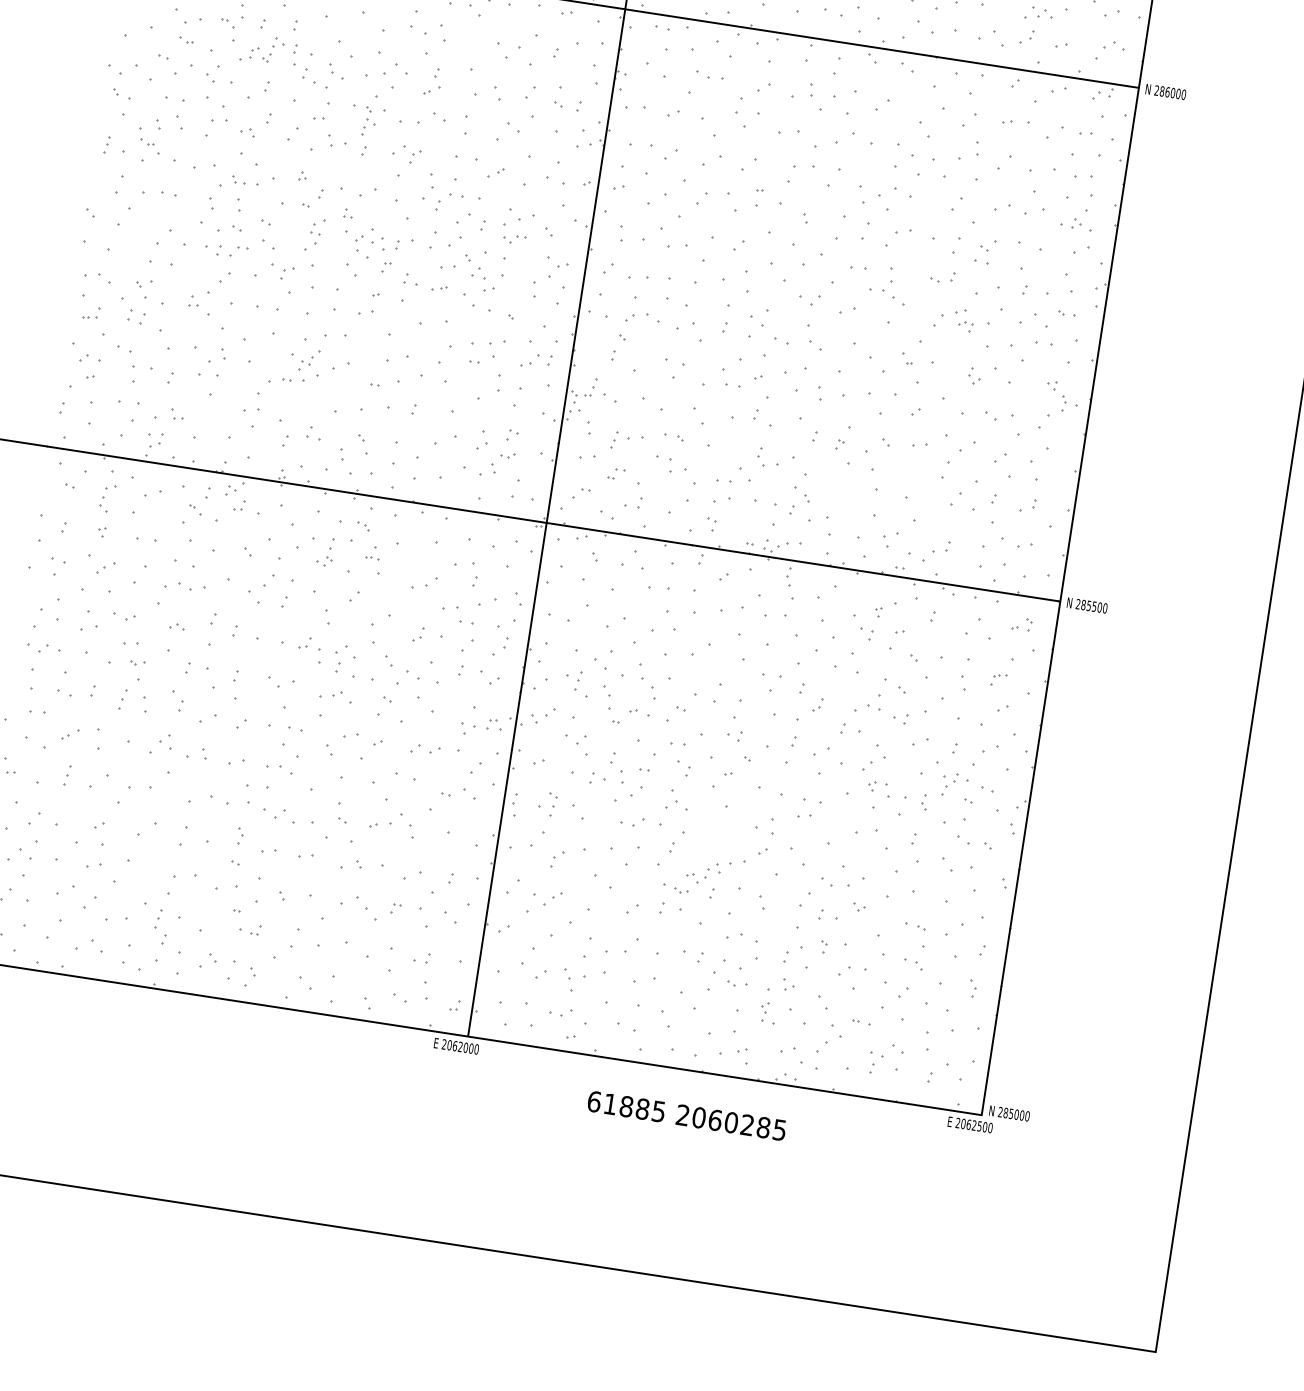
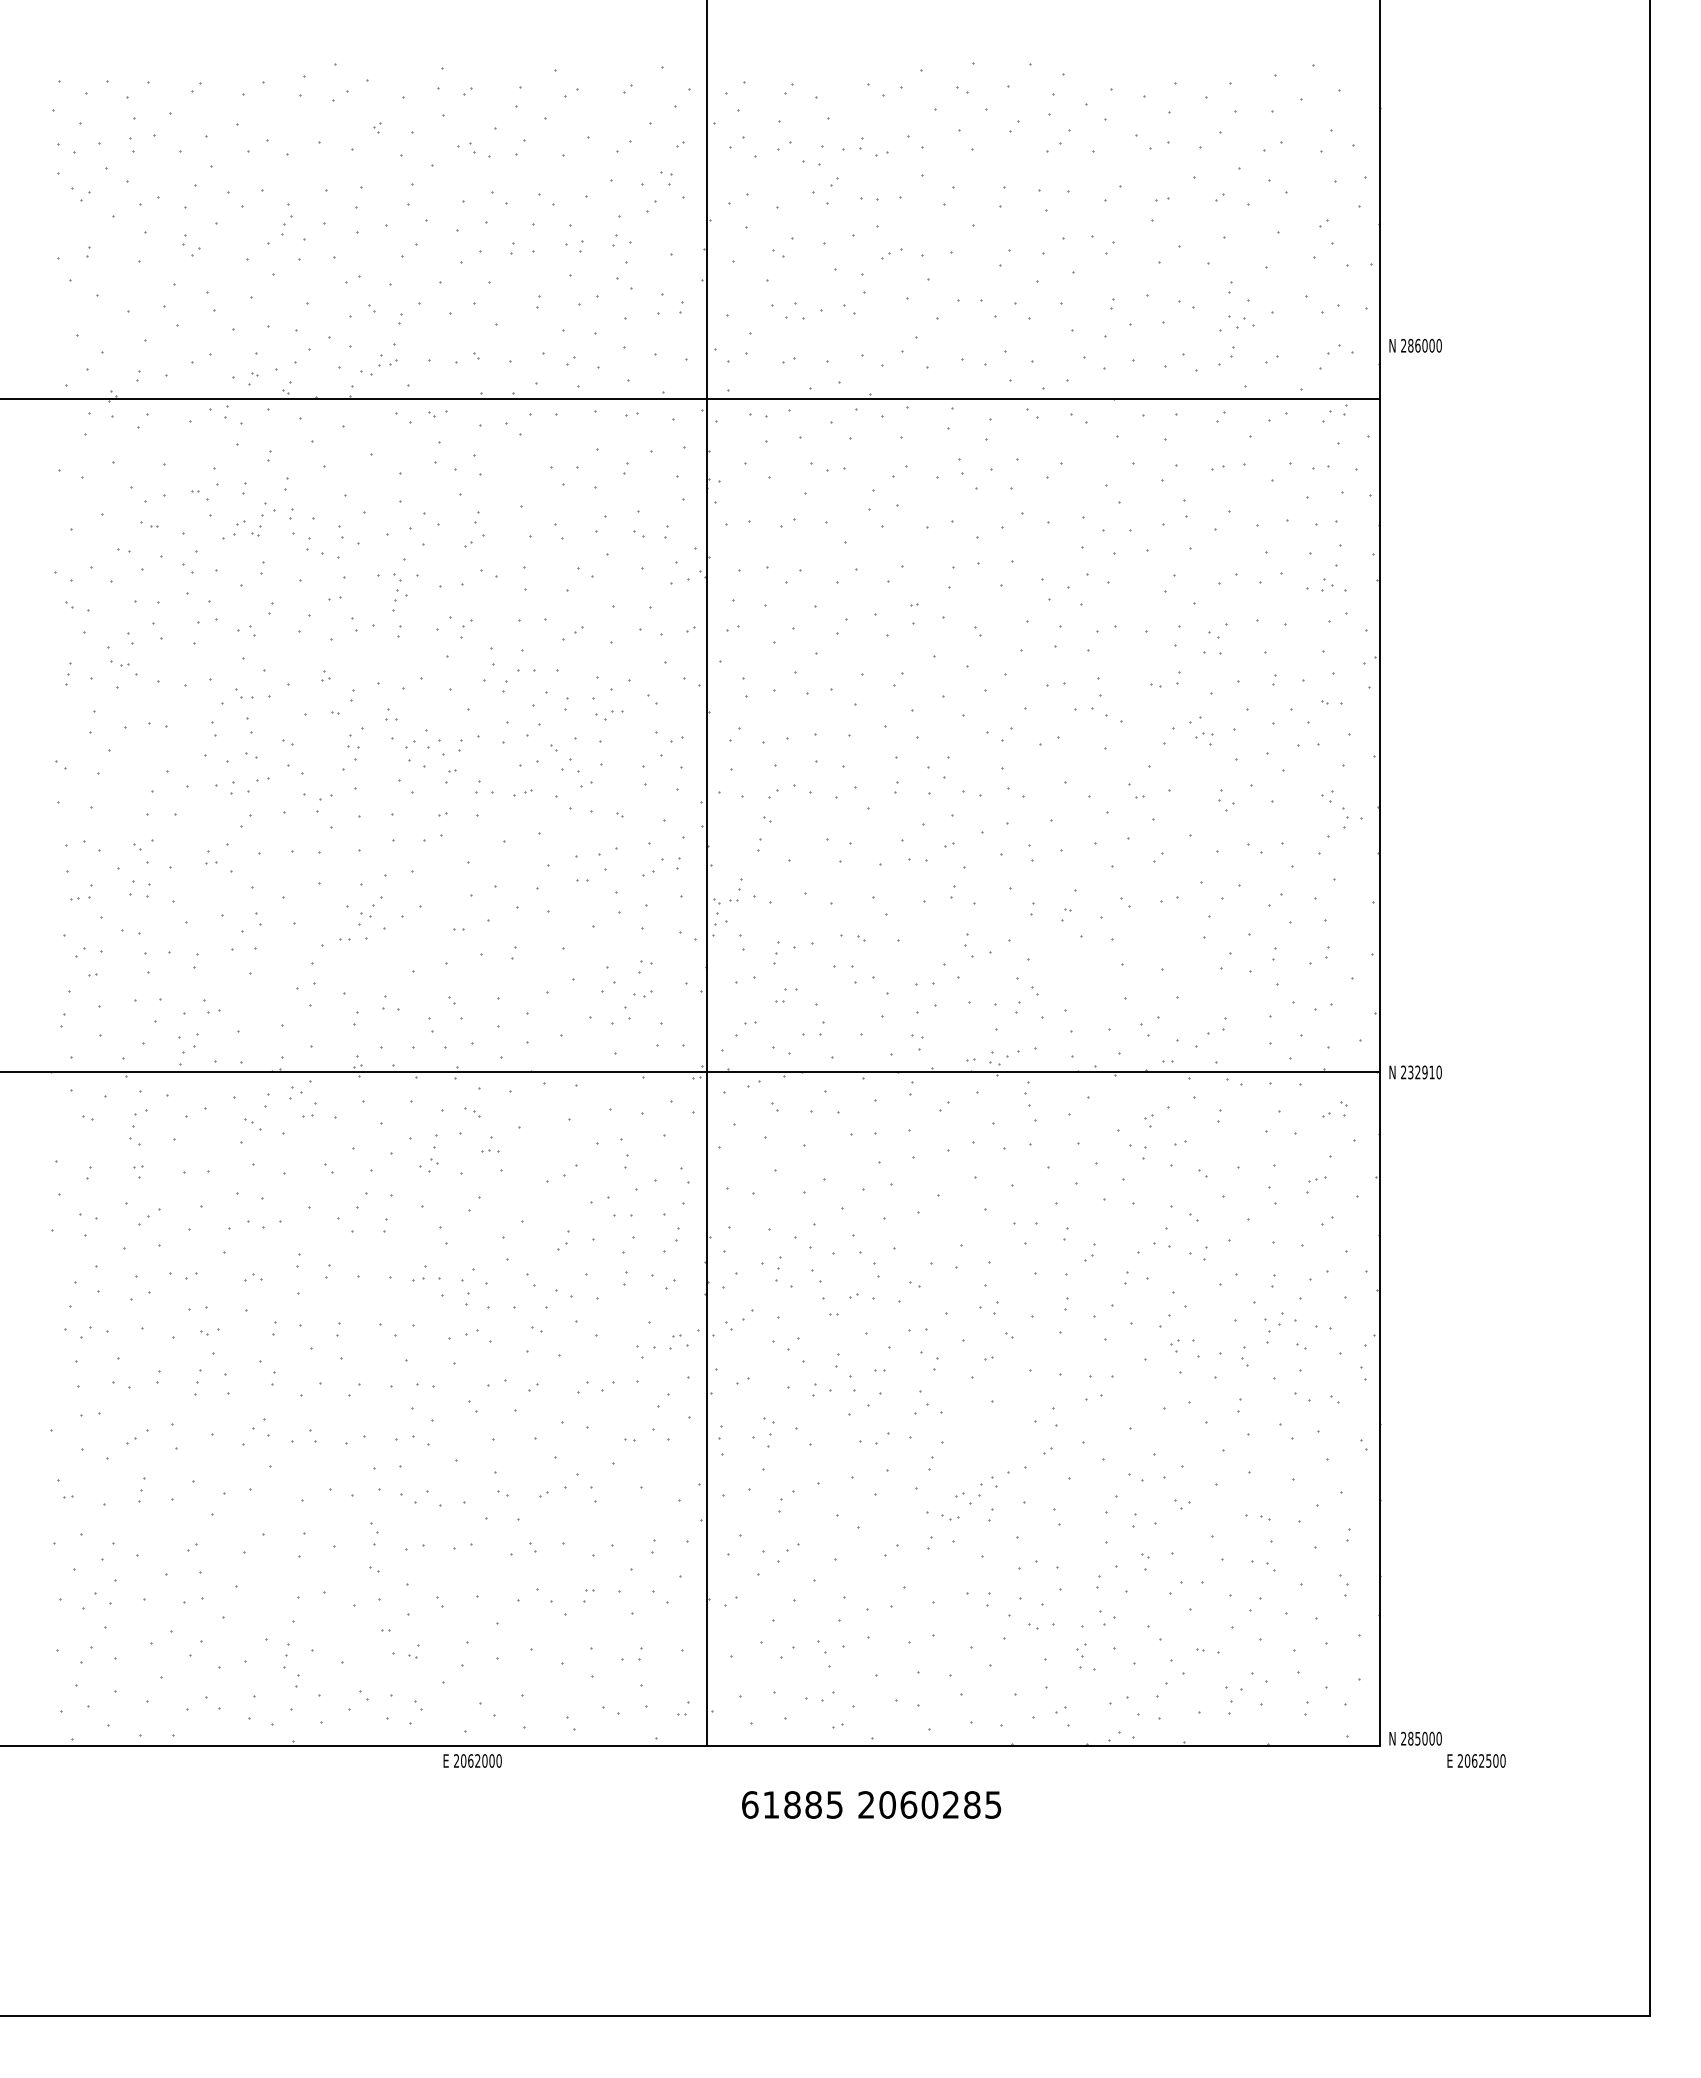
text: (1165, 91) -> (1415, 345), moved
text: (1091, 606) -> (1421, 1072), 285500 -> 232910
text: (456, 1045) -> (472, 1760), moved
text: (686, 1115) -> (871, 1804), moved
text: (970, 1124) -> (1476, 1760), moved

